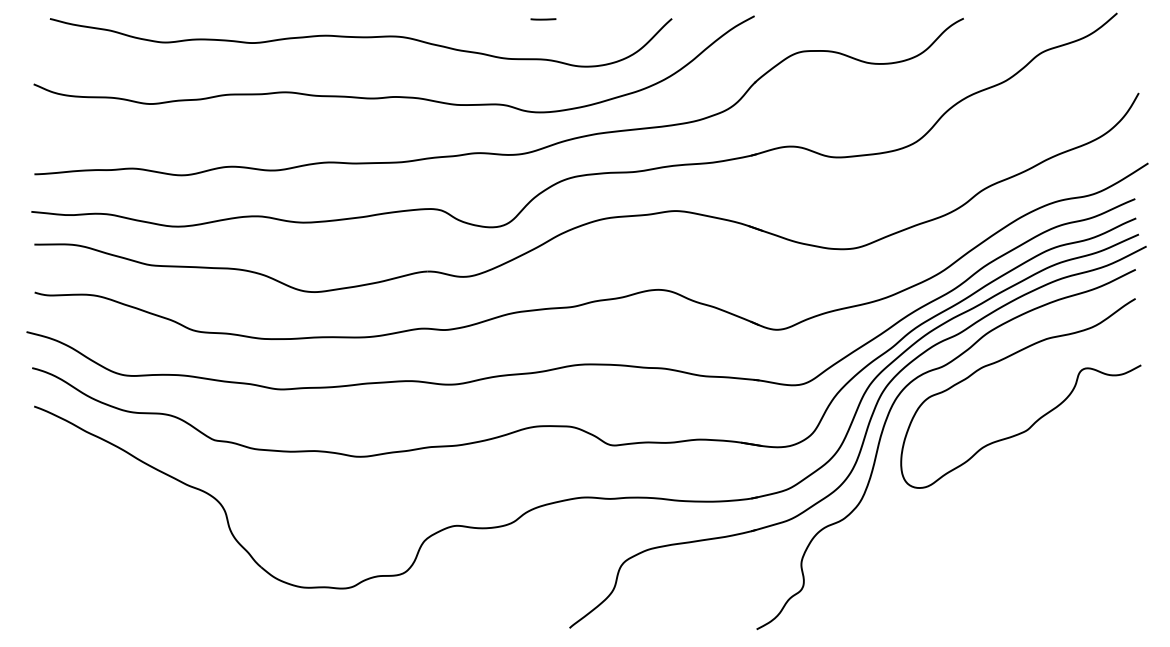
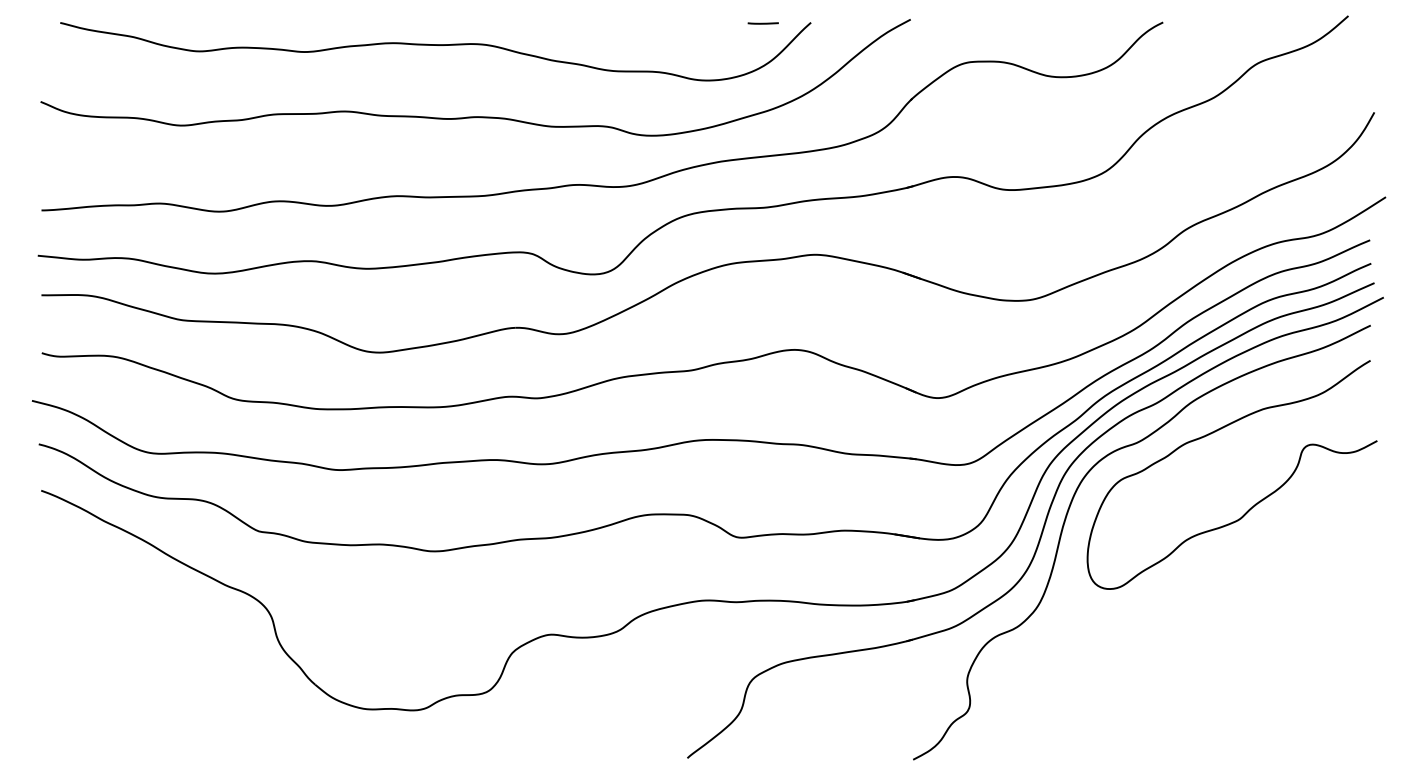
line: (543, 19) -> (763, 23), moved

